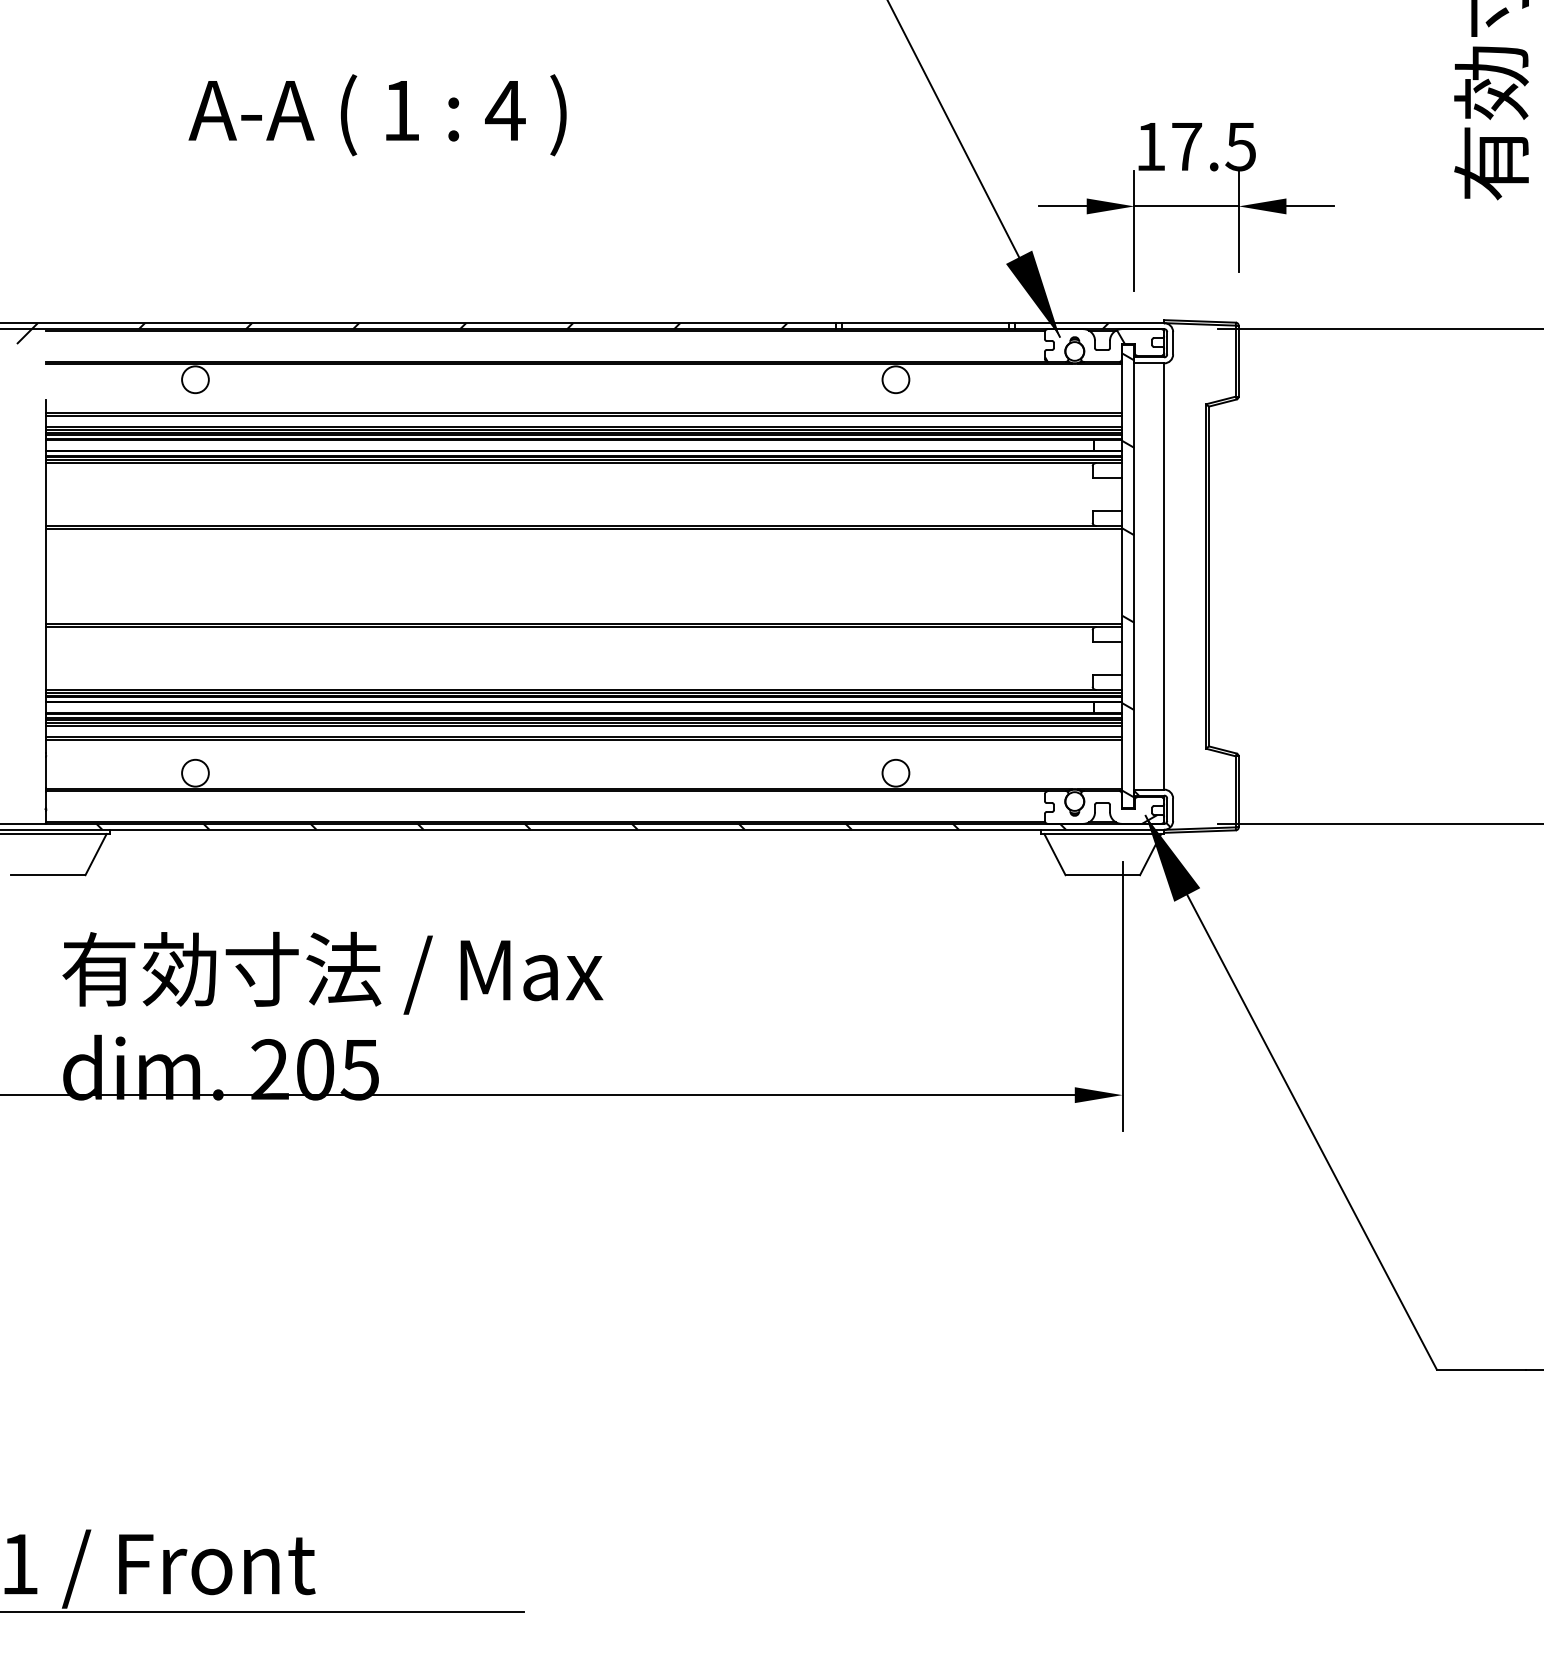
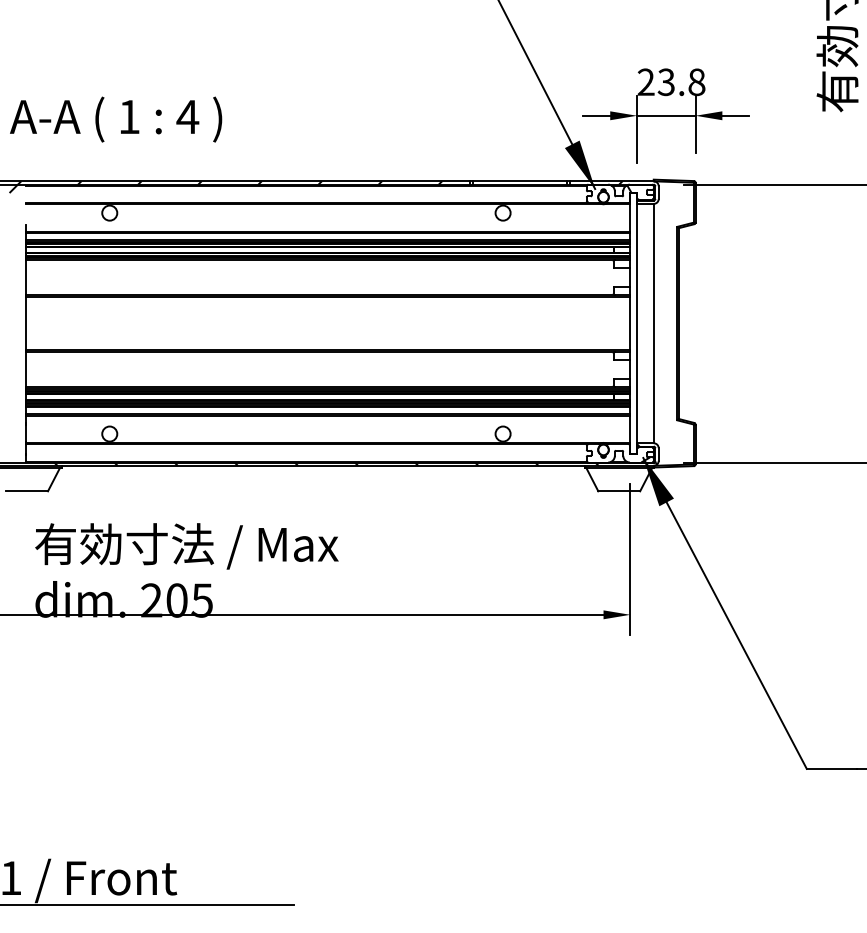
text: (378, 115) -> (116, 119), moved
text: (1195, 147) -> (671, 82), 17.5 -> 23.8
hatch: (1128, 574) -> (633, 322), removed

